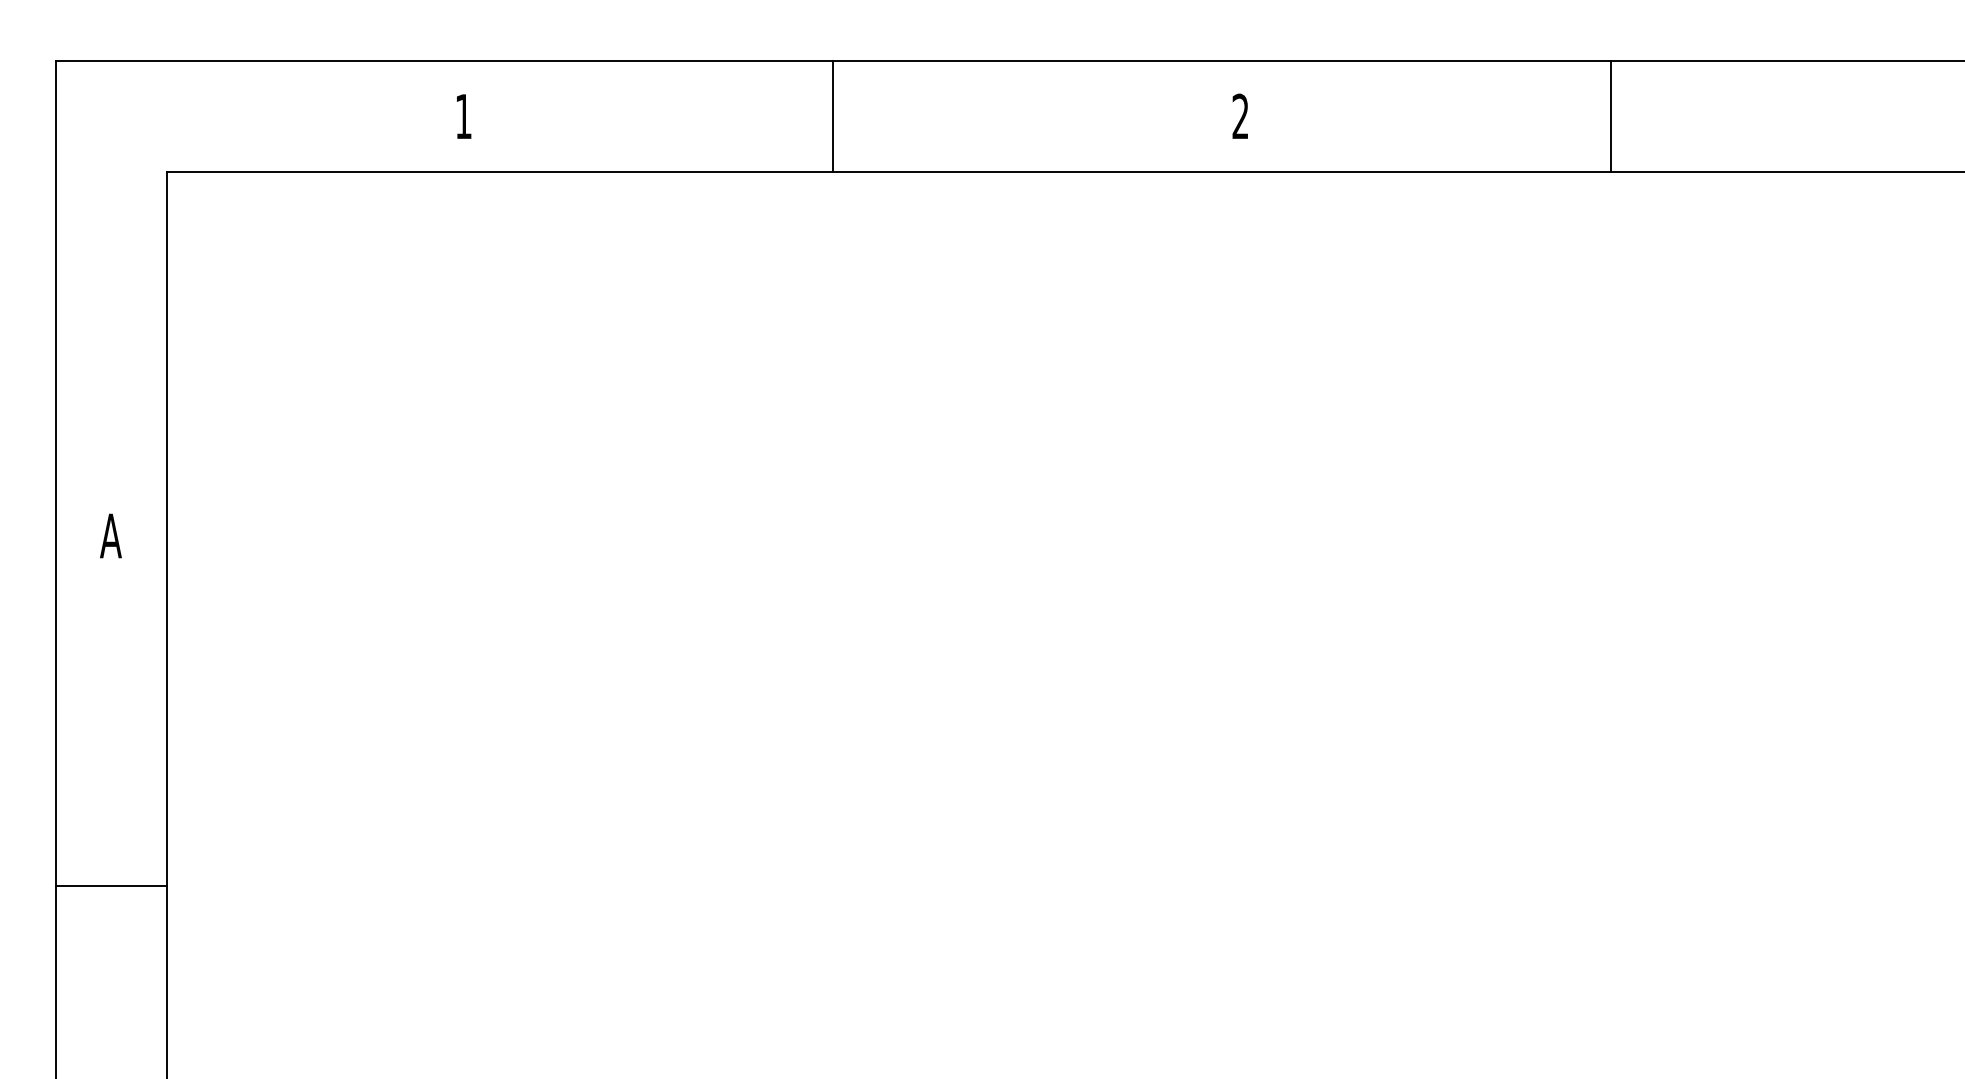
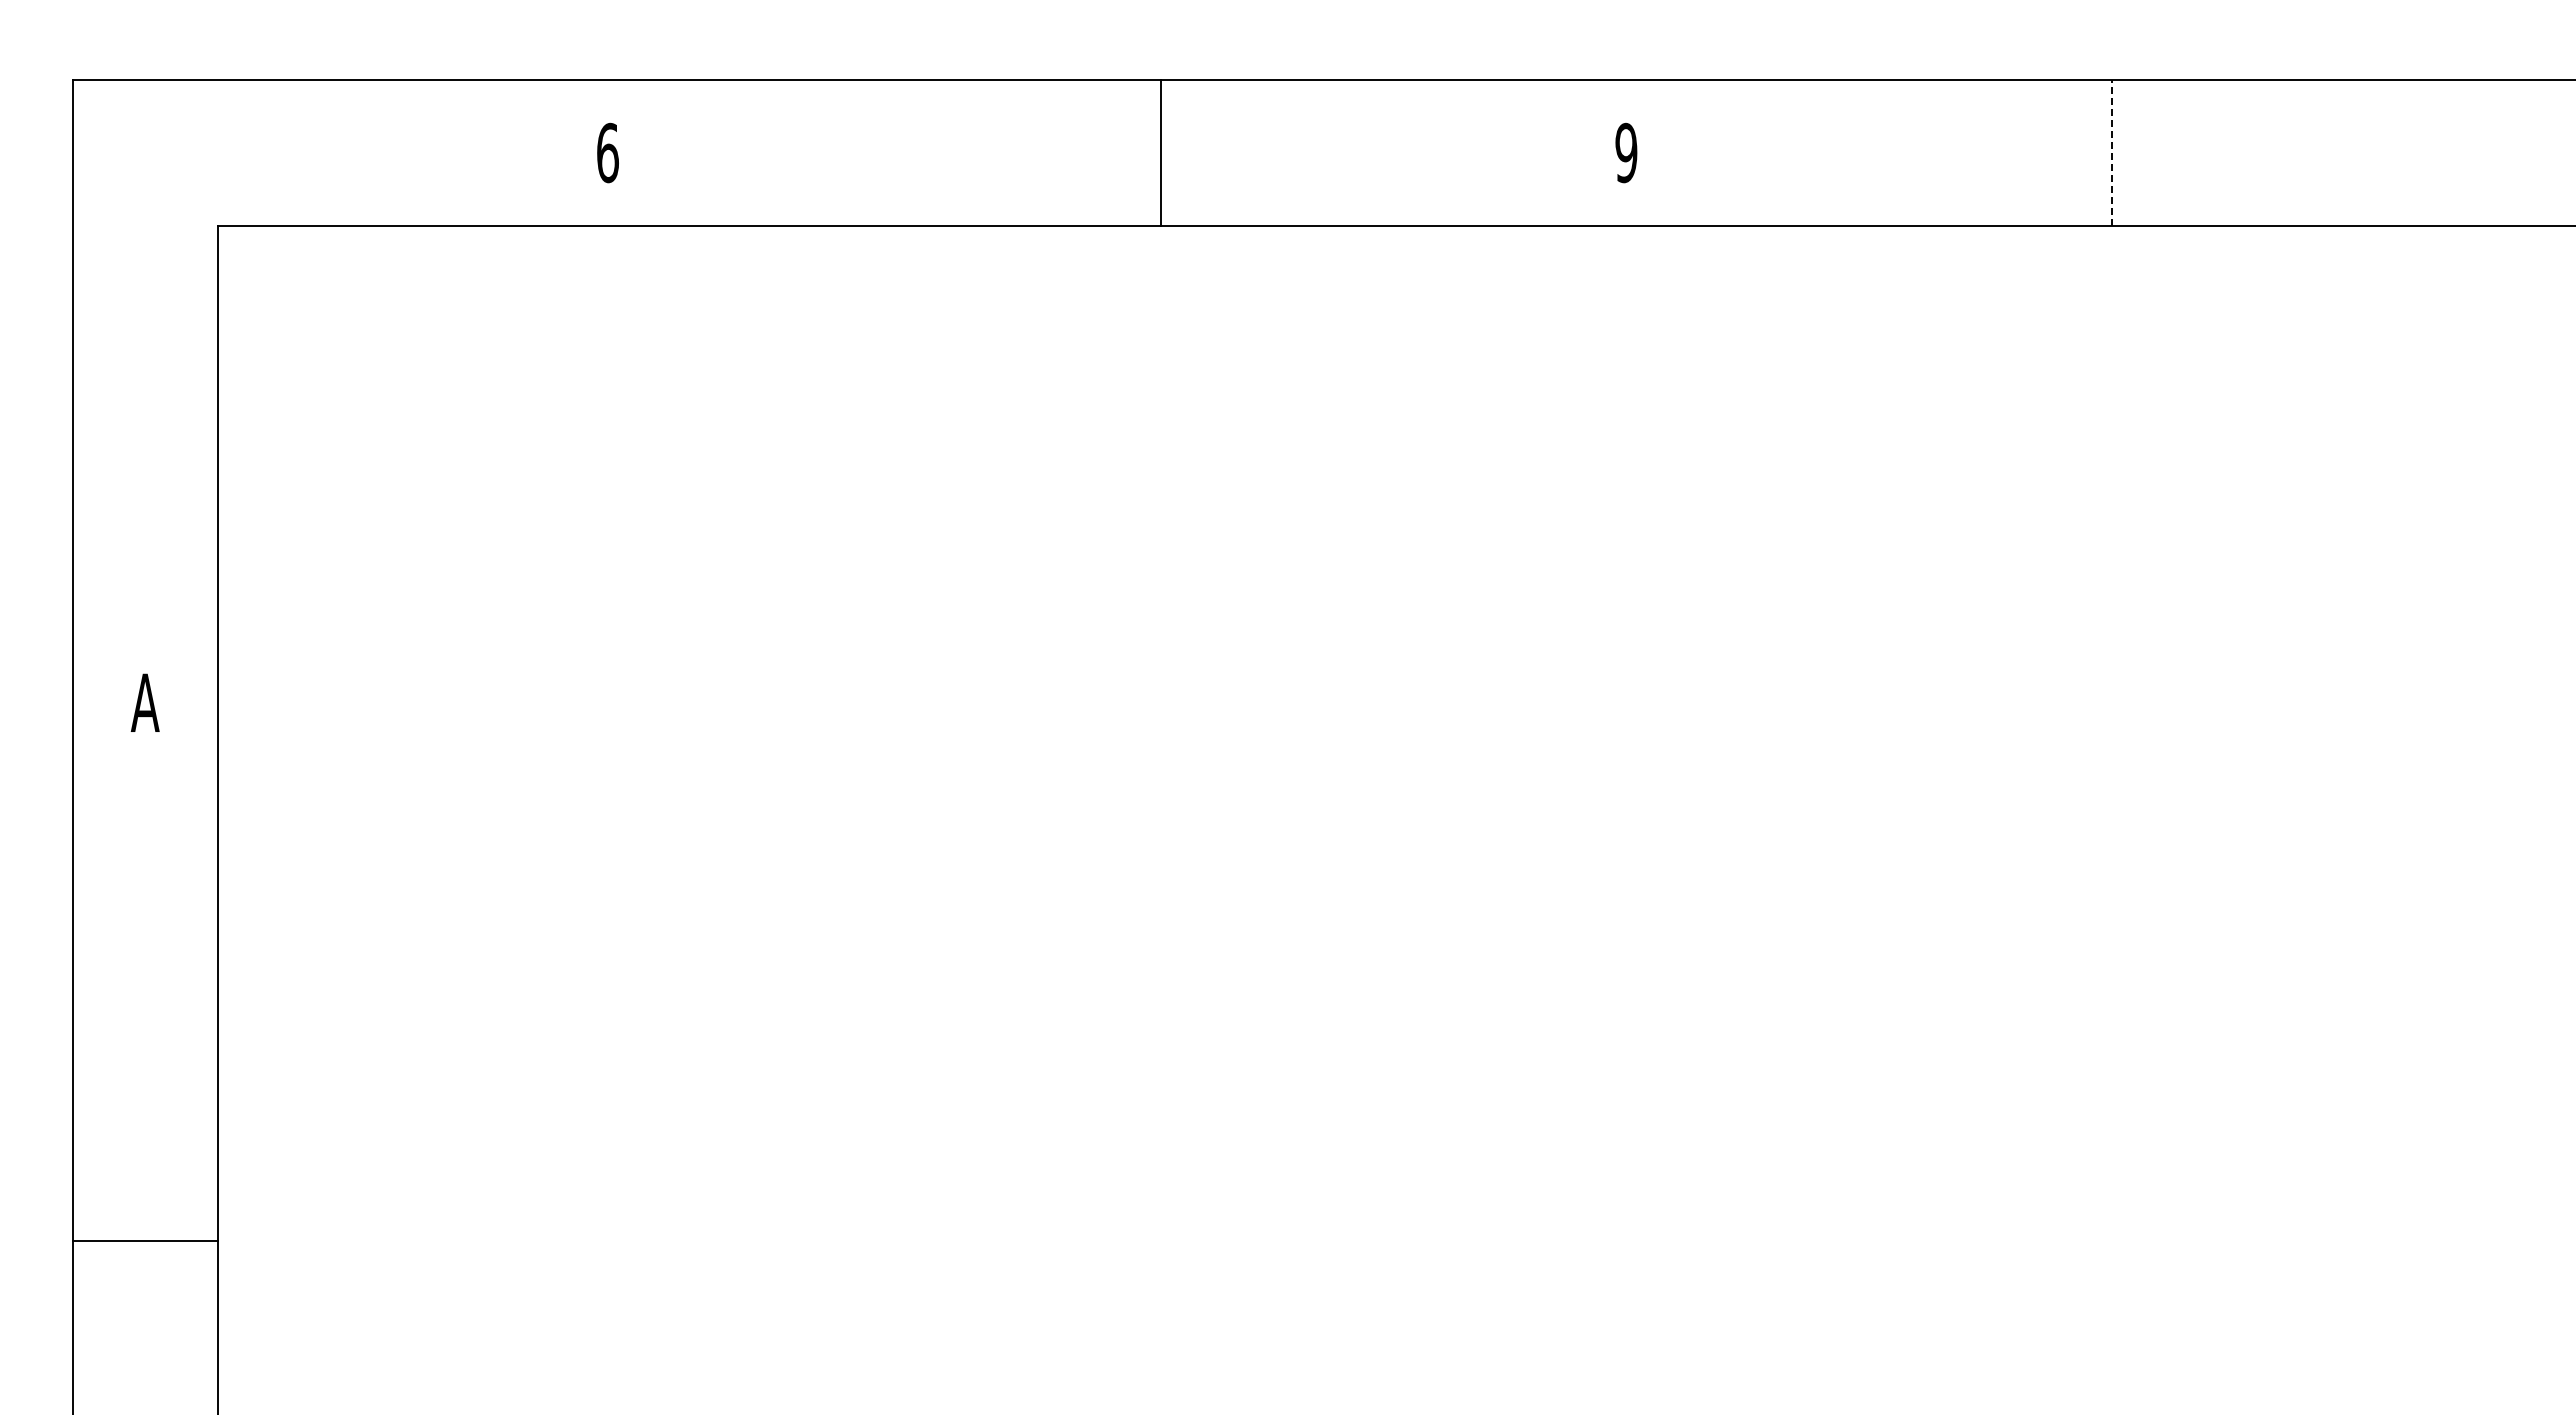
text: (463, 116) -> (607, 152), 1 -> 6
line: (833, 116) -> (1161, 152), moved
text: (1240, 116) -> (1626, 153), 2 -> 9
line: (1611, 116) -> (2112, 153), solid -> dashed
line: (111, 885) -> (145, 1240), moved

